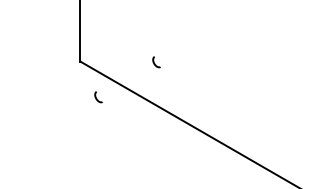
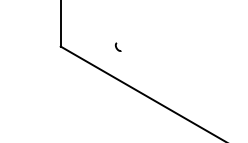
curve: (97, 98) -> (73, 74), removed

